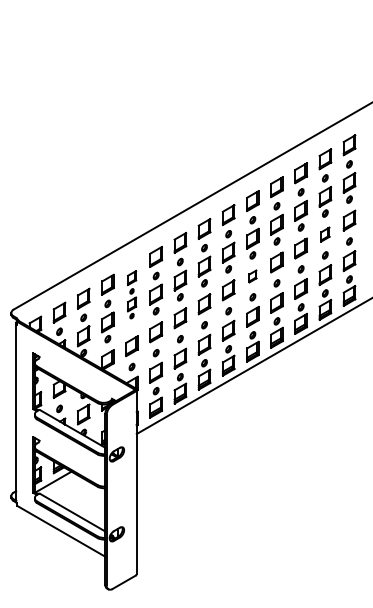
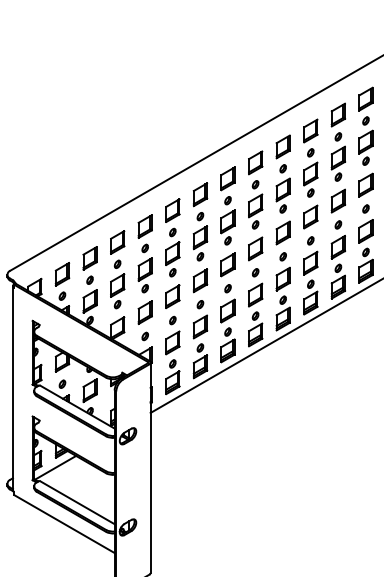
part: (325, 234) -> (366, 185), size x1.43
part: (252, 276) -> (282, 233), size x1.67
part: (131, 294) -> (144, 253), size x1.43

